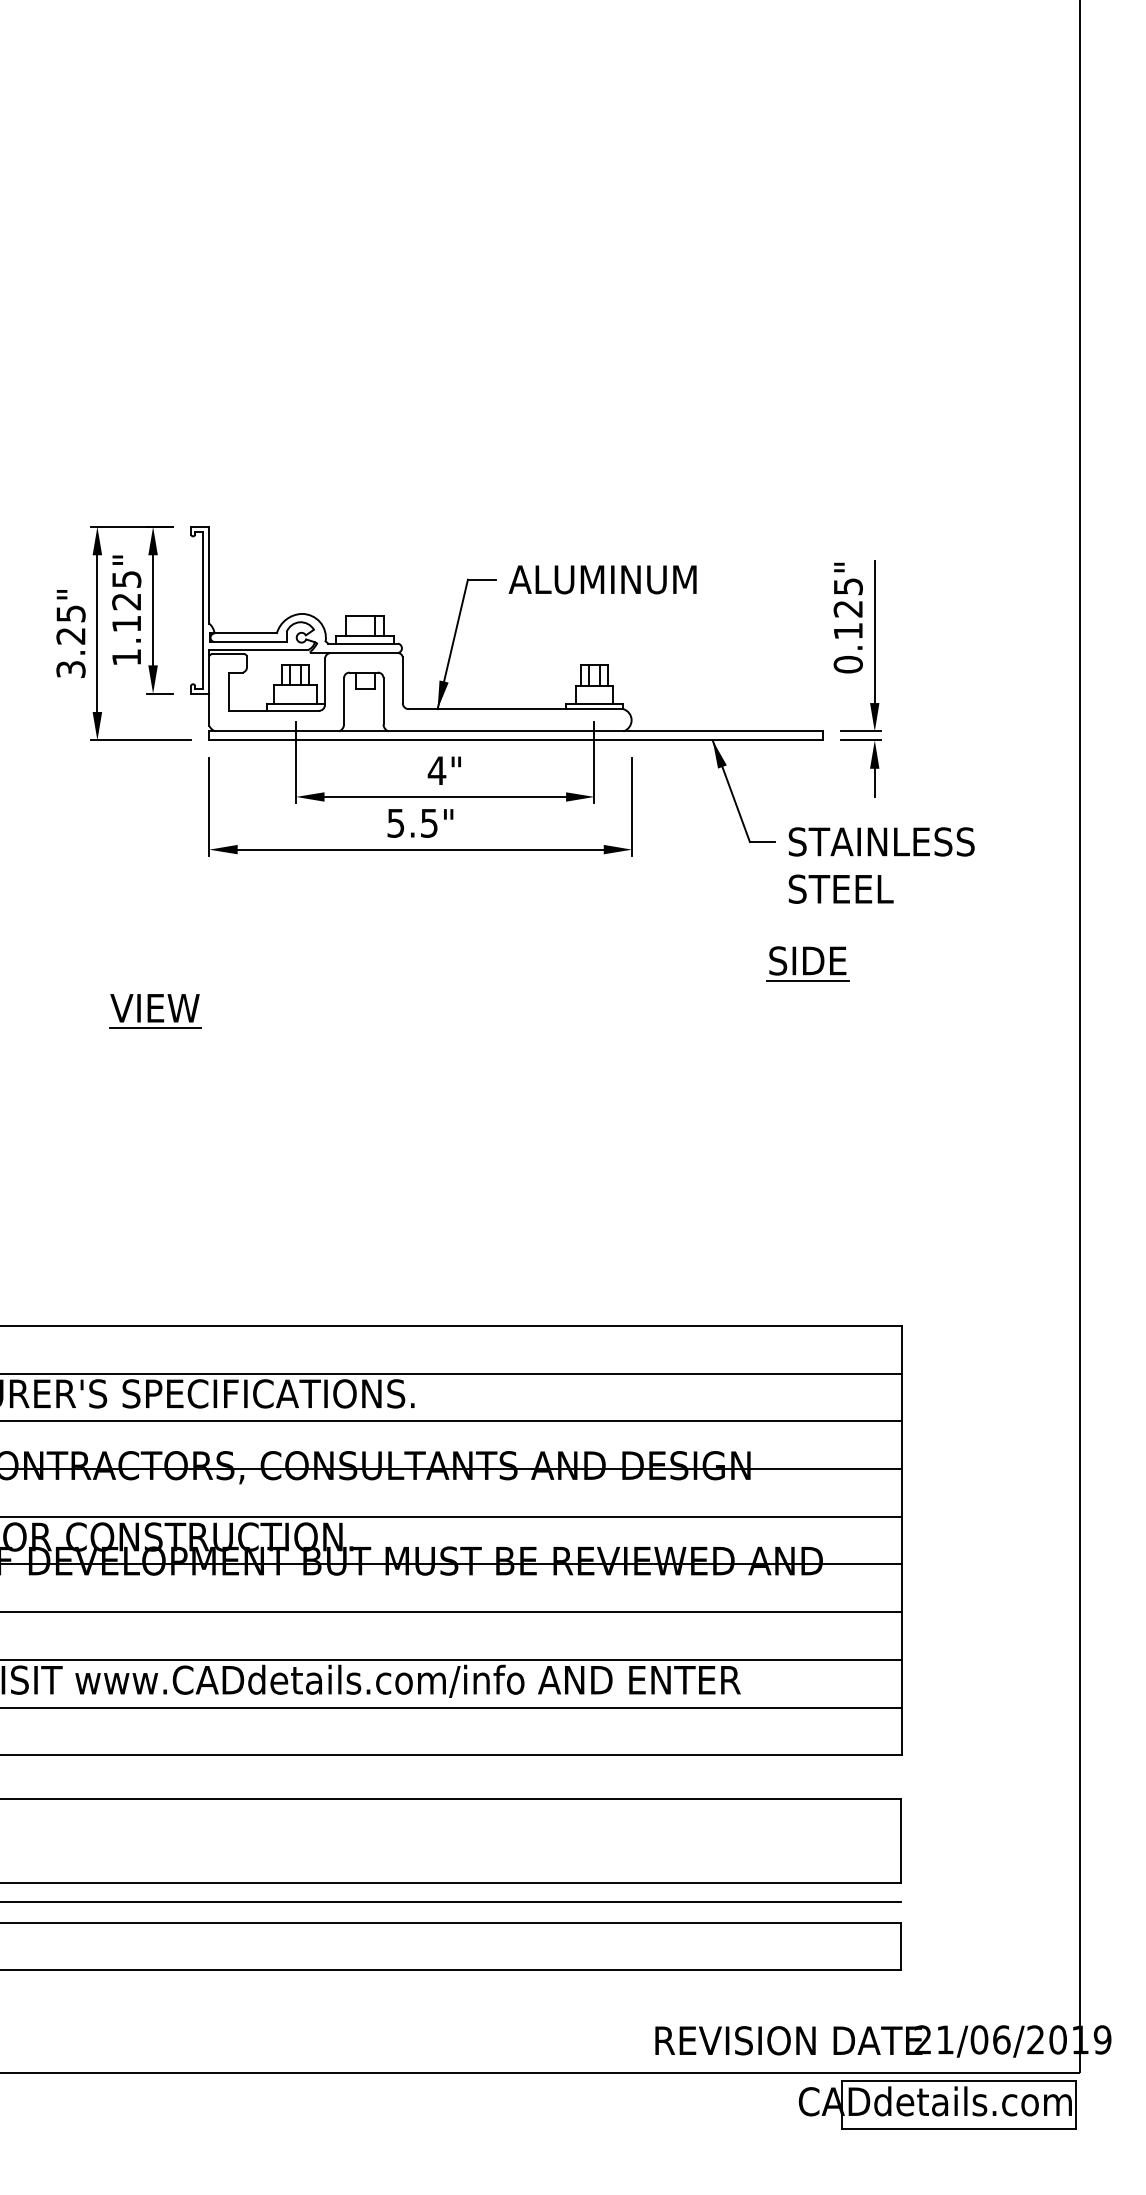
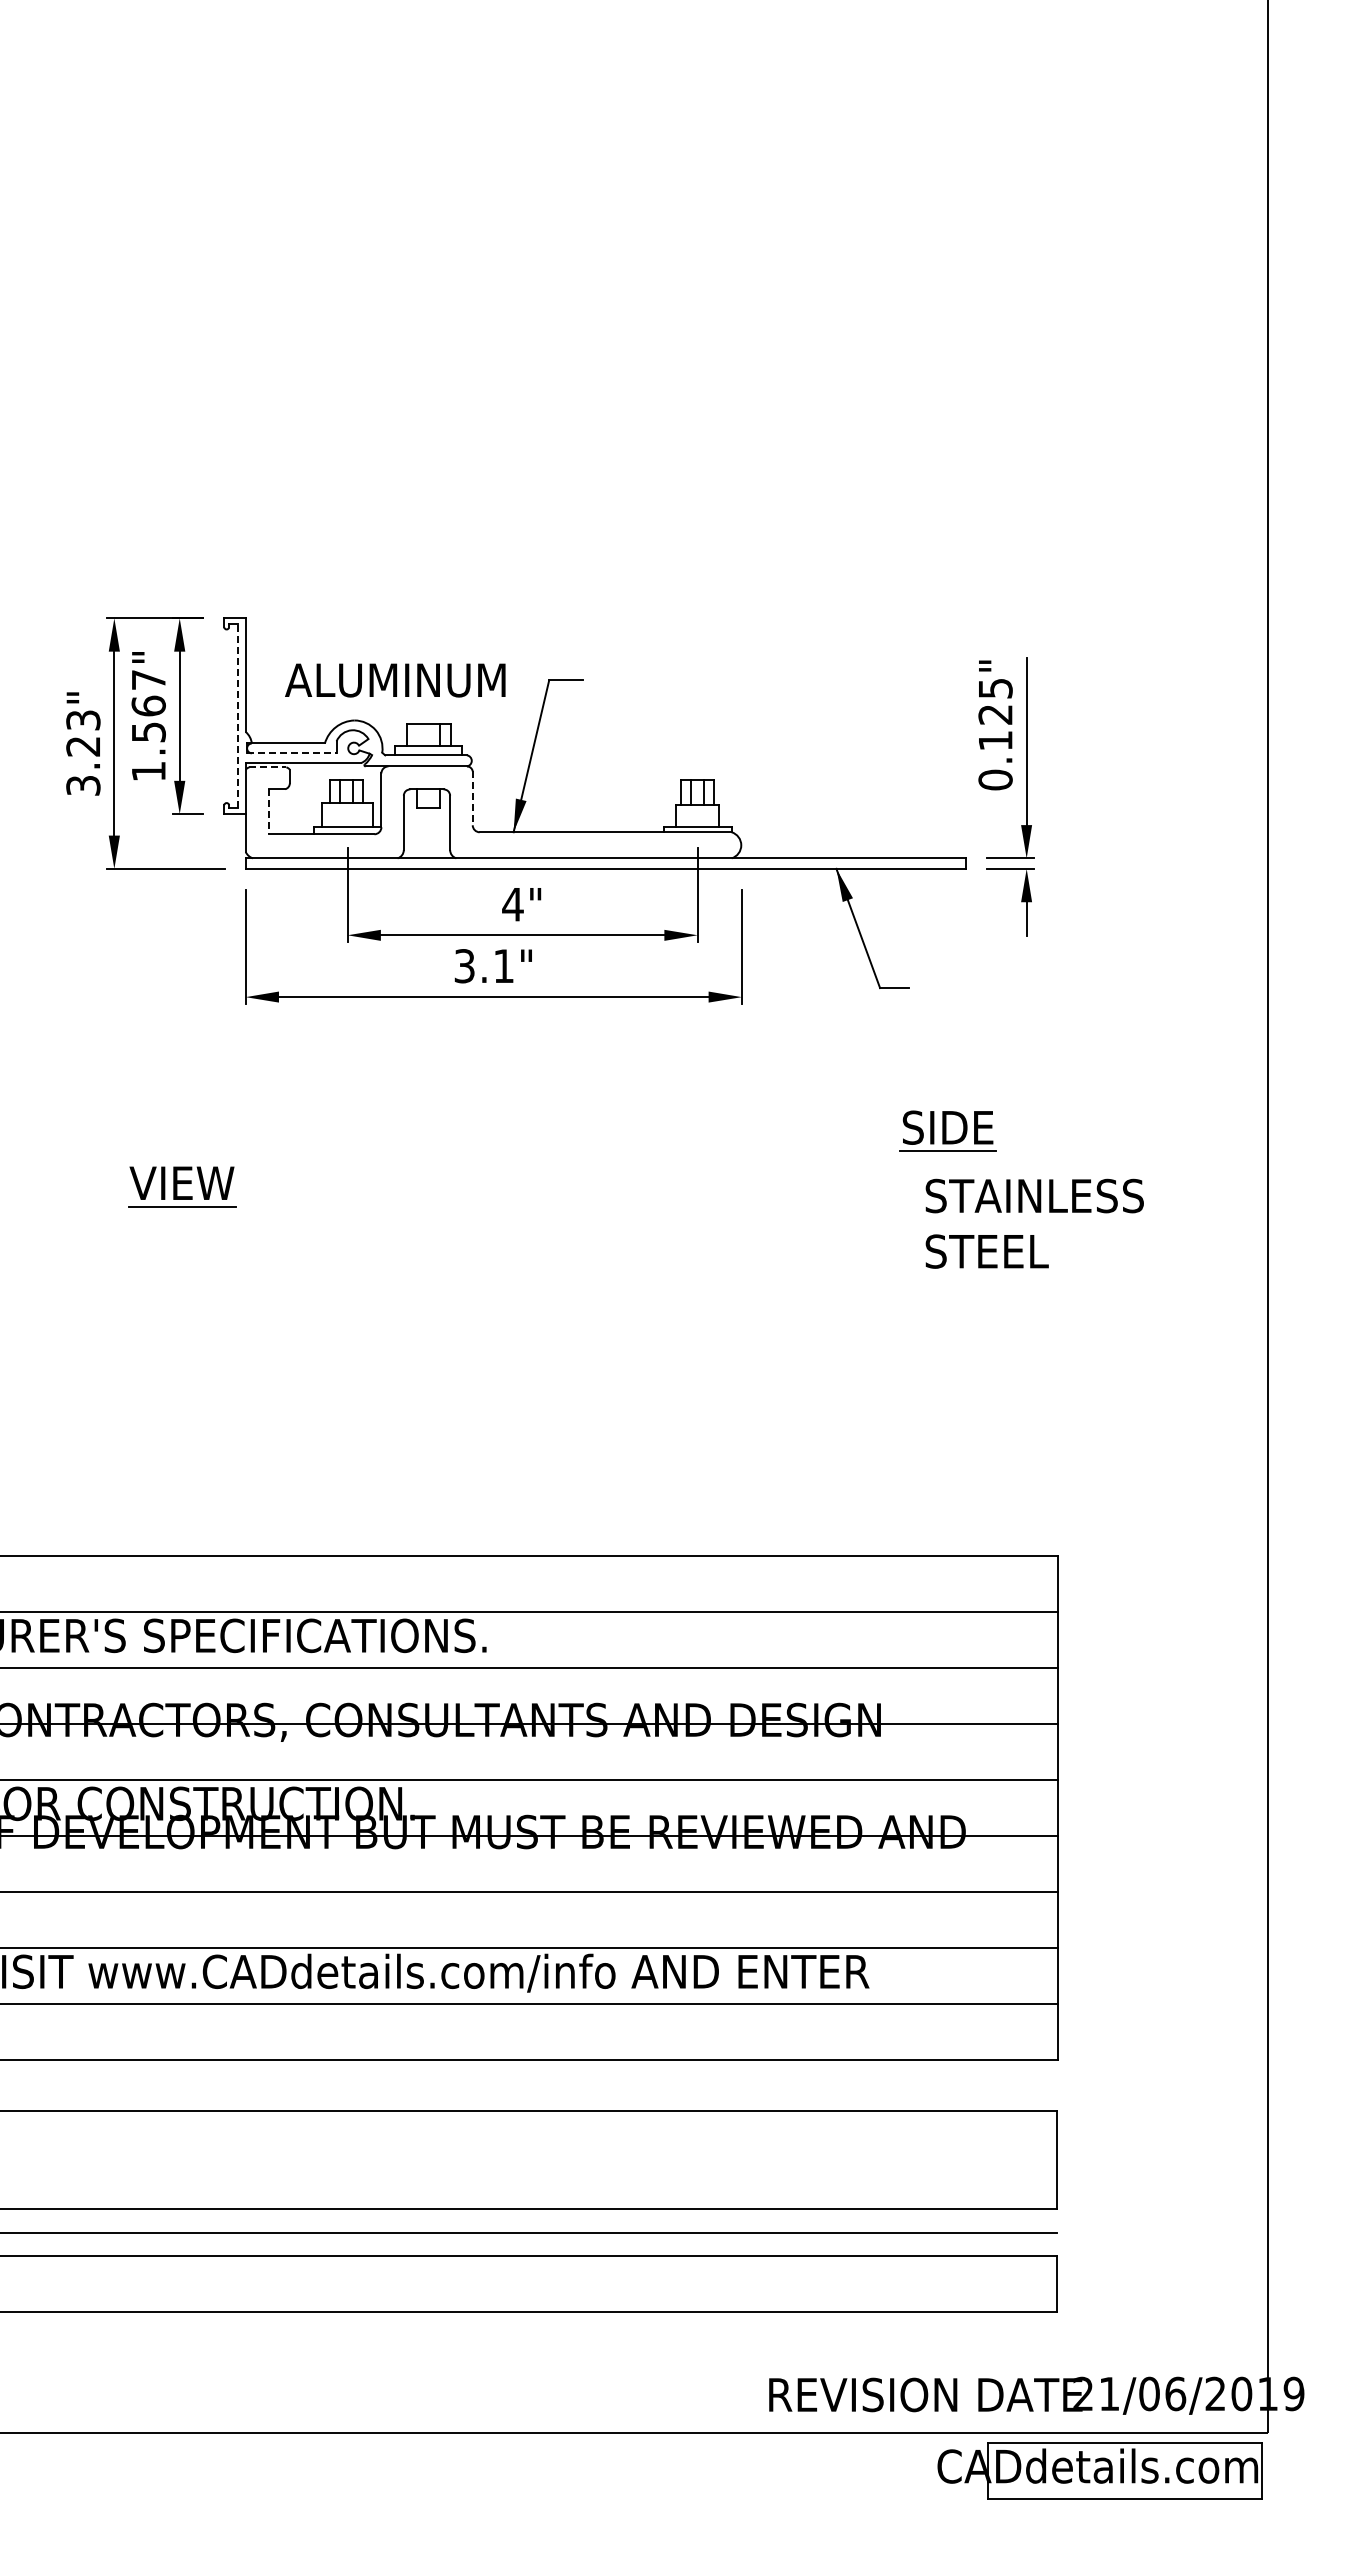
text: (602, 579) -> (395, 680), moved
text: (126, 602) -> (148, 706), 1.125" -> 1.567"
line: (203, 609) -> (238, 715), solid -> dashed
text: (71, 613) -> (83, 719), 3.25" -> 3.23"
line: (249, 642) -> (292, 753), solid -> dashed
line: (227, 653) -> (267, 767), solid -> dashed
line: (402, 680) -> (472, 798), solid -> dashed
line: (228, 691) -> (268, 811), solid -> dashed
text: (412, 823) -> (484, 966), 5.5" -> 3.1"
text: (881, 865) -> (1034, 1223), moved

